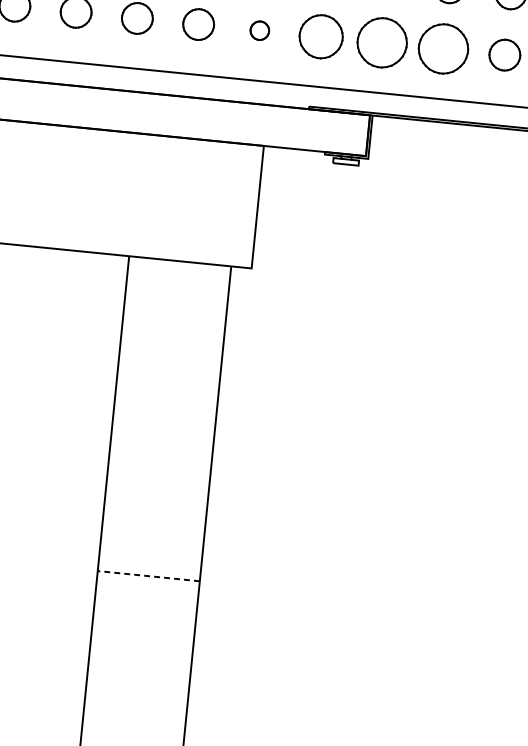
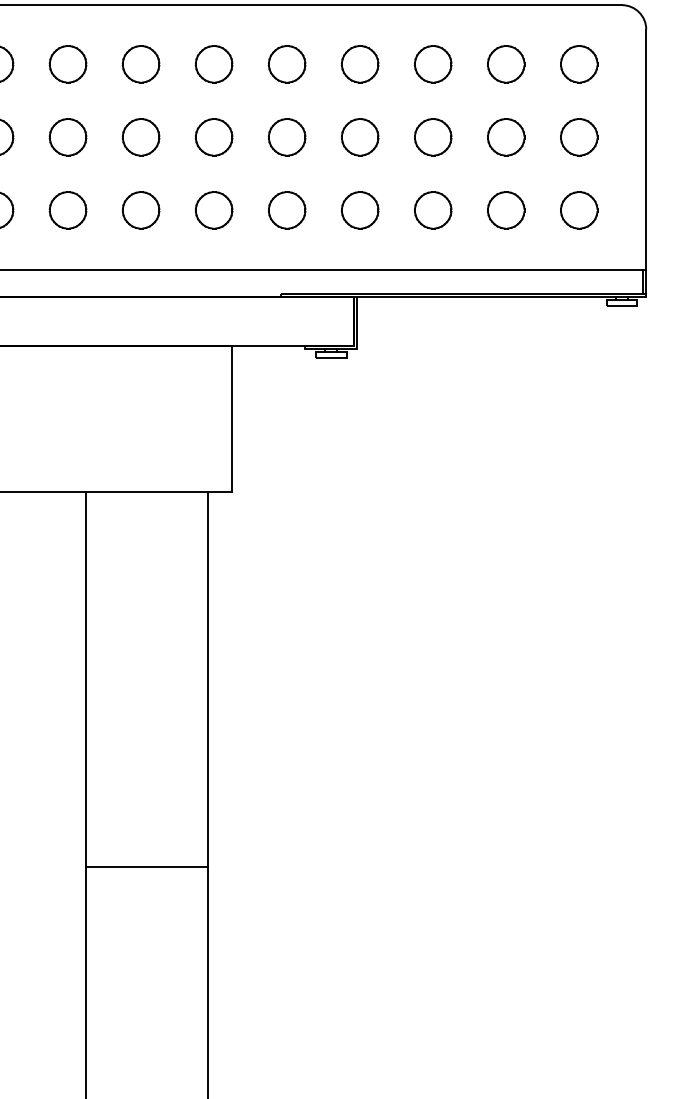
part: (259, 30) -> (213, 210), size x1.67
part: (320, 36) -> (286, 210), size x0.71
part: (382, 43) -> (360, 210), size x0.62
part: (443, 49) -> (433, 210), size x0.62
line: (149, 576) -> (147, 867), dashed -> solid

